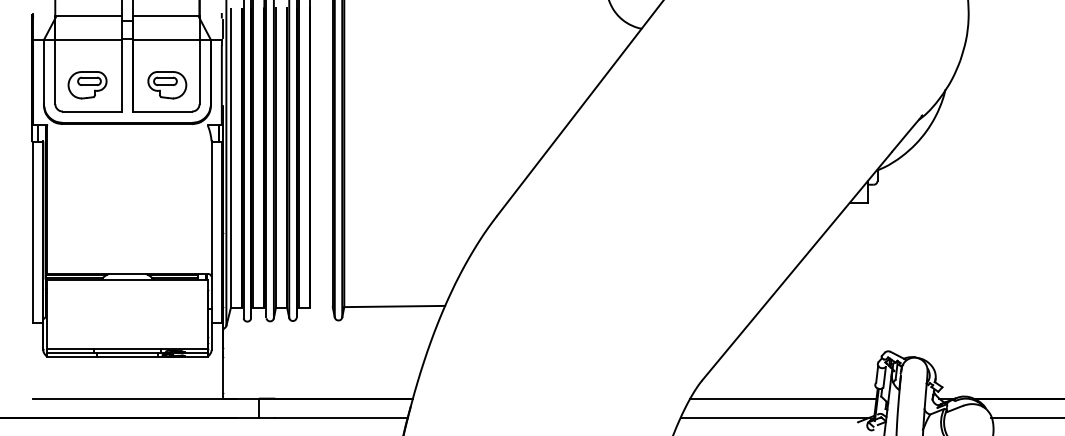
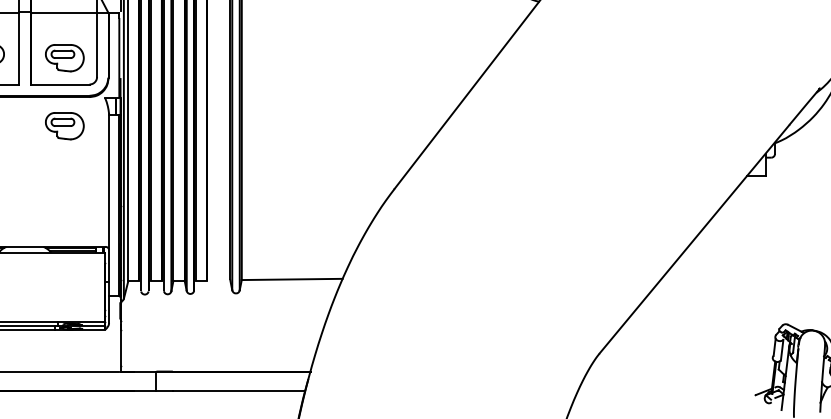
part: (167, 153) -> (64, 126), added
line: (783, 398) -> (680, 371), removed
line: (774, 417) -> (671, 390), removed

